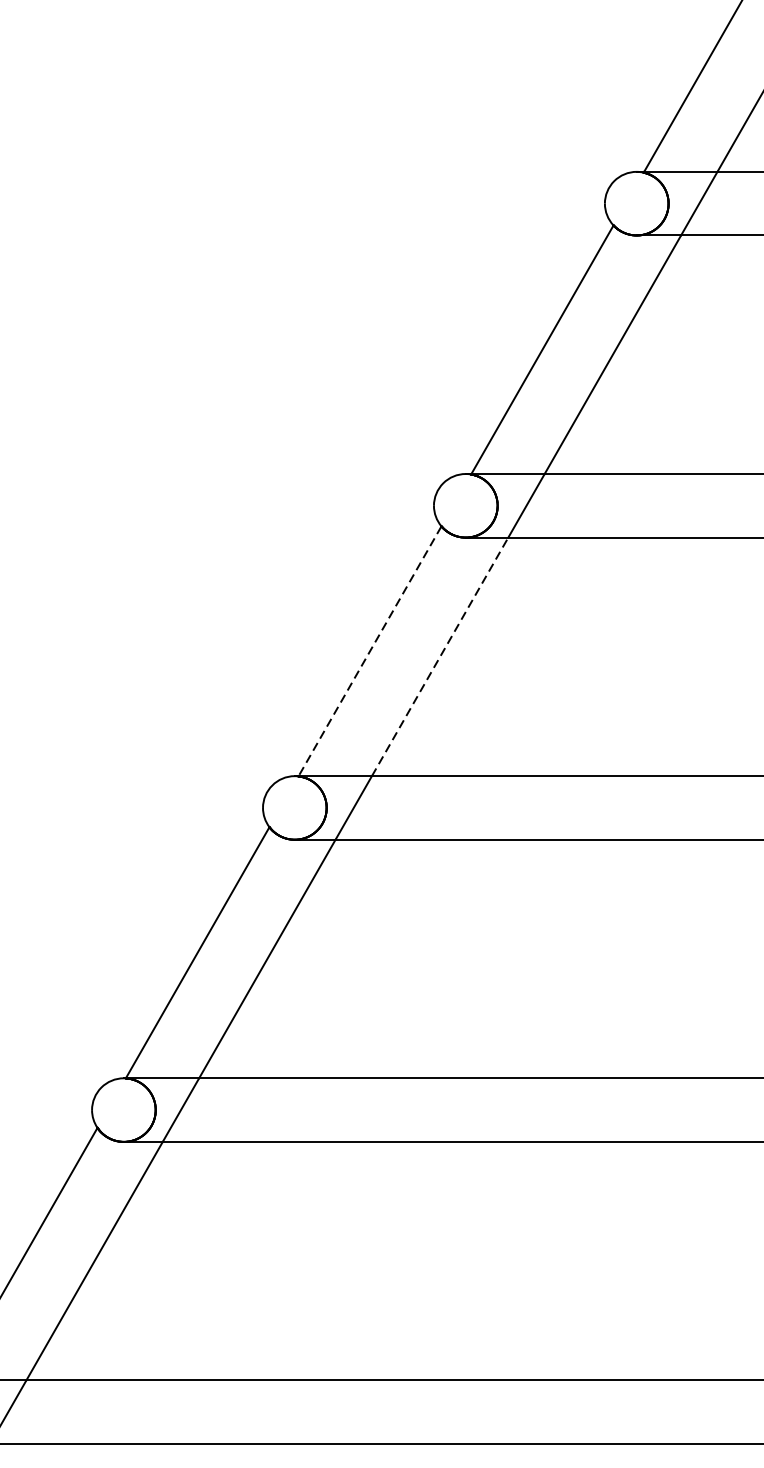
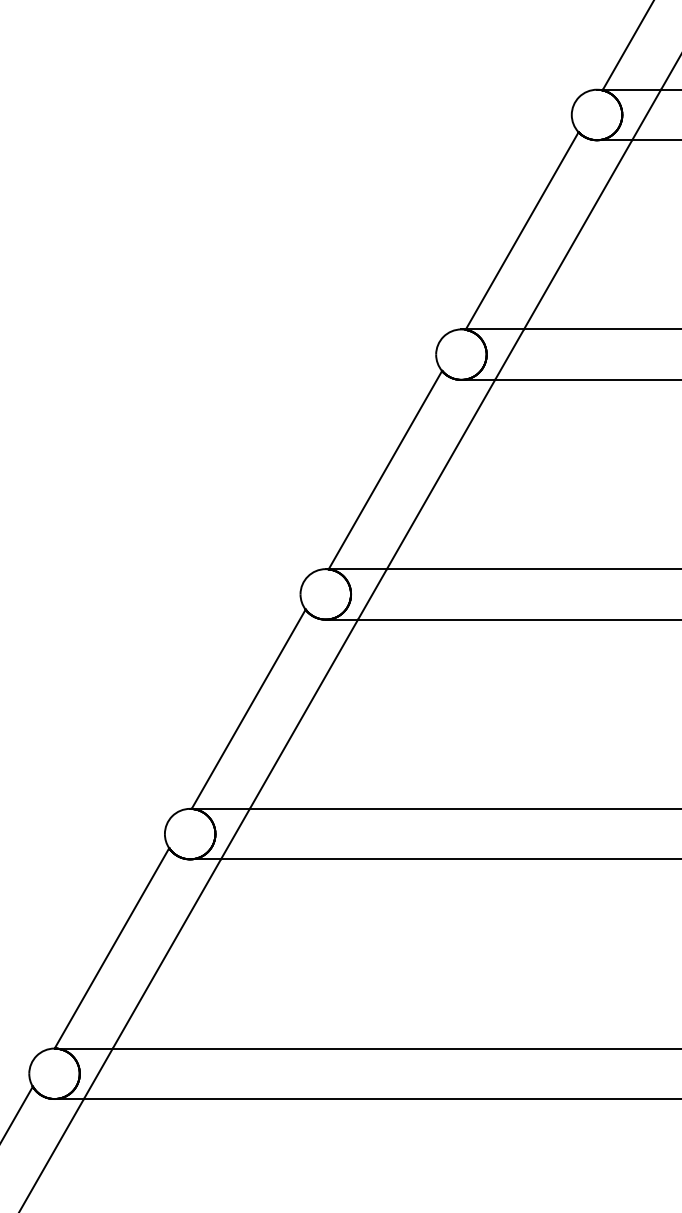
line: (370, 651) -> (385, 470), dashed -> solid
line: (440, 656) -> (441, 474), dashed -> solid

